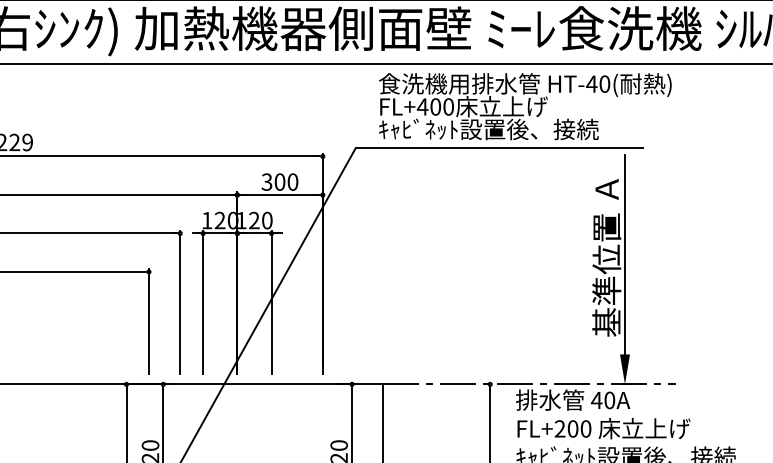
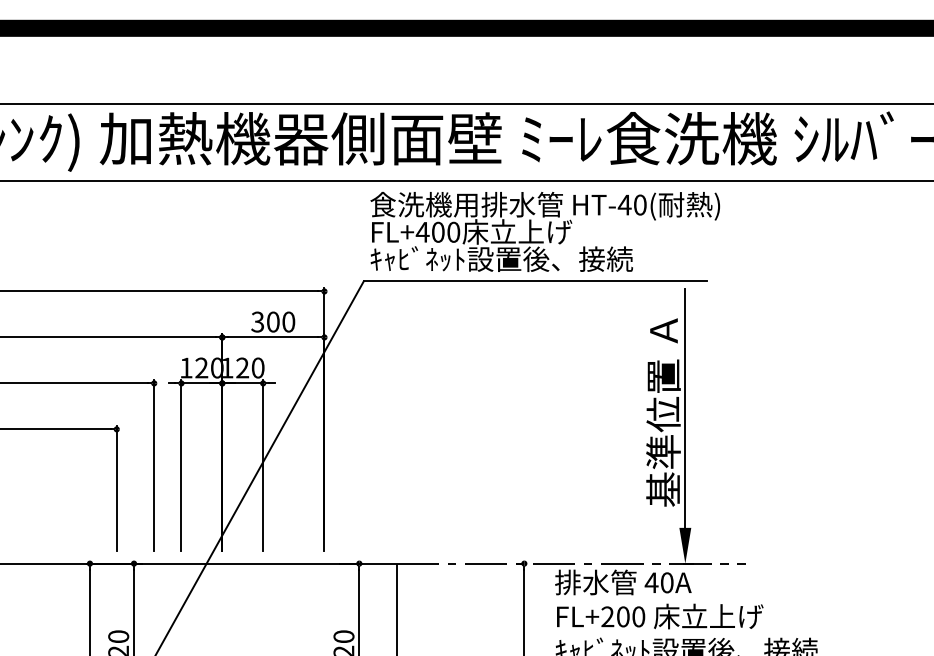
text: (525, 106) -> (545, 231), moved

